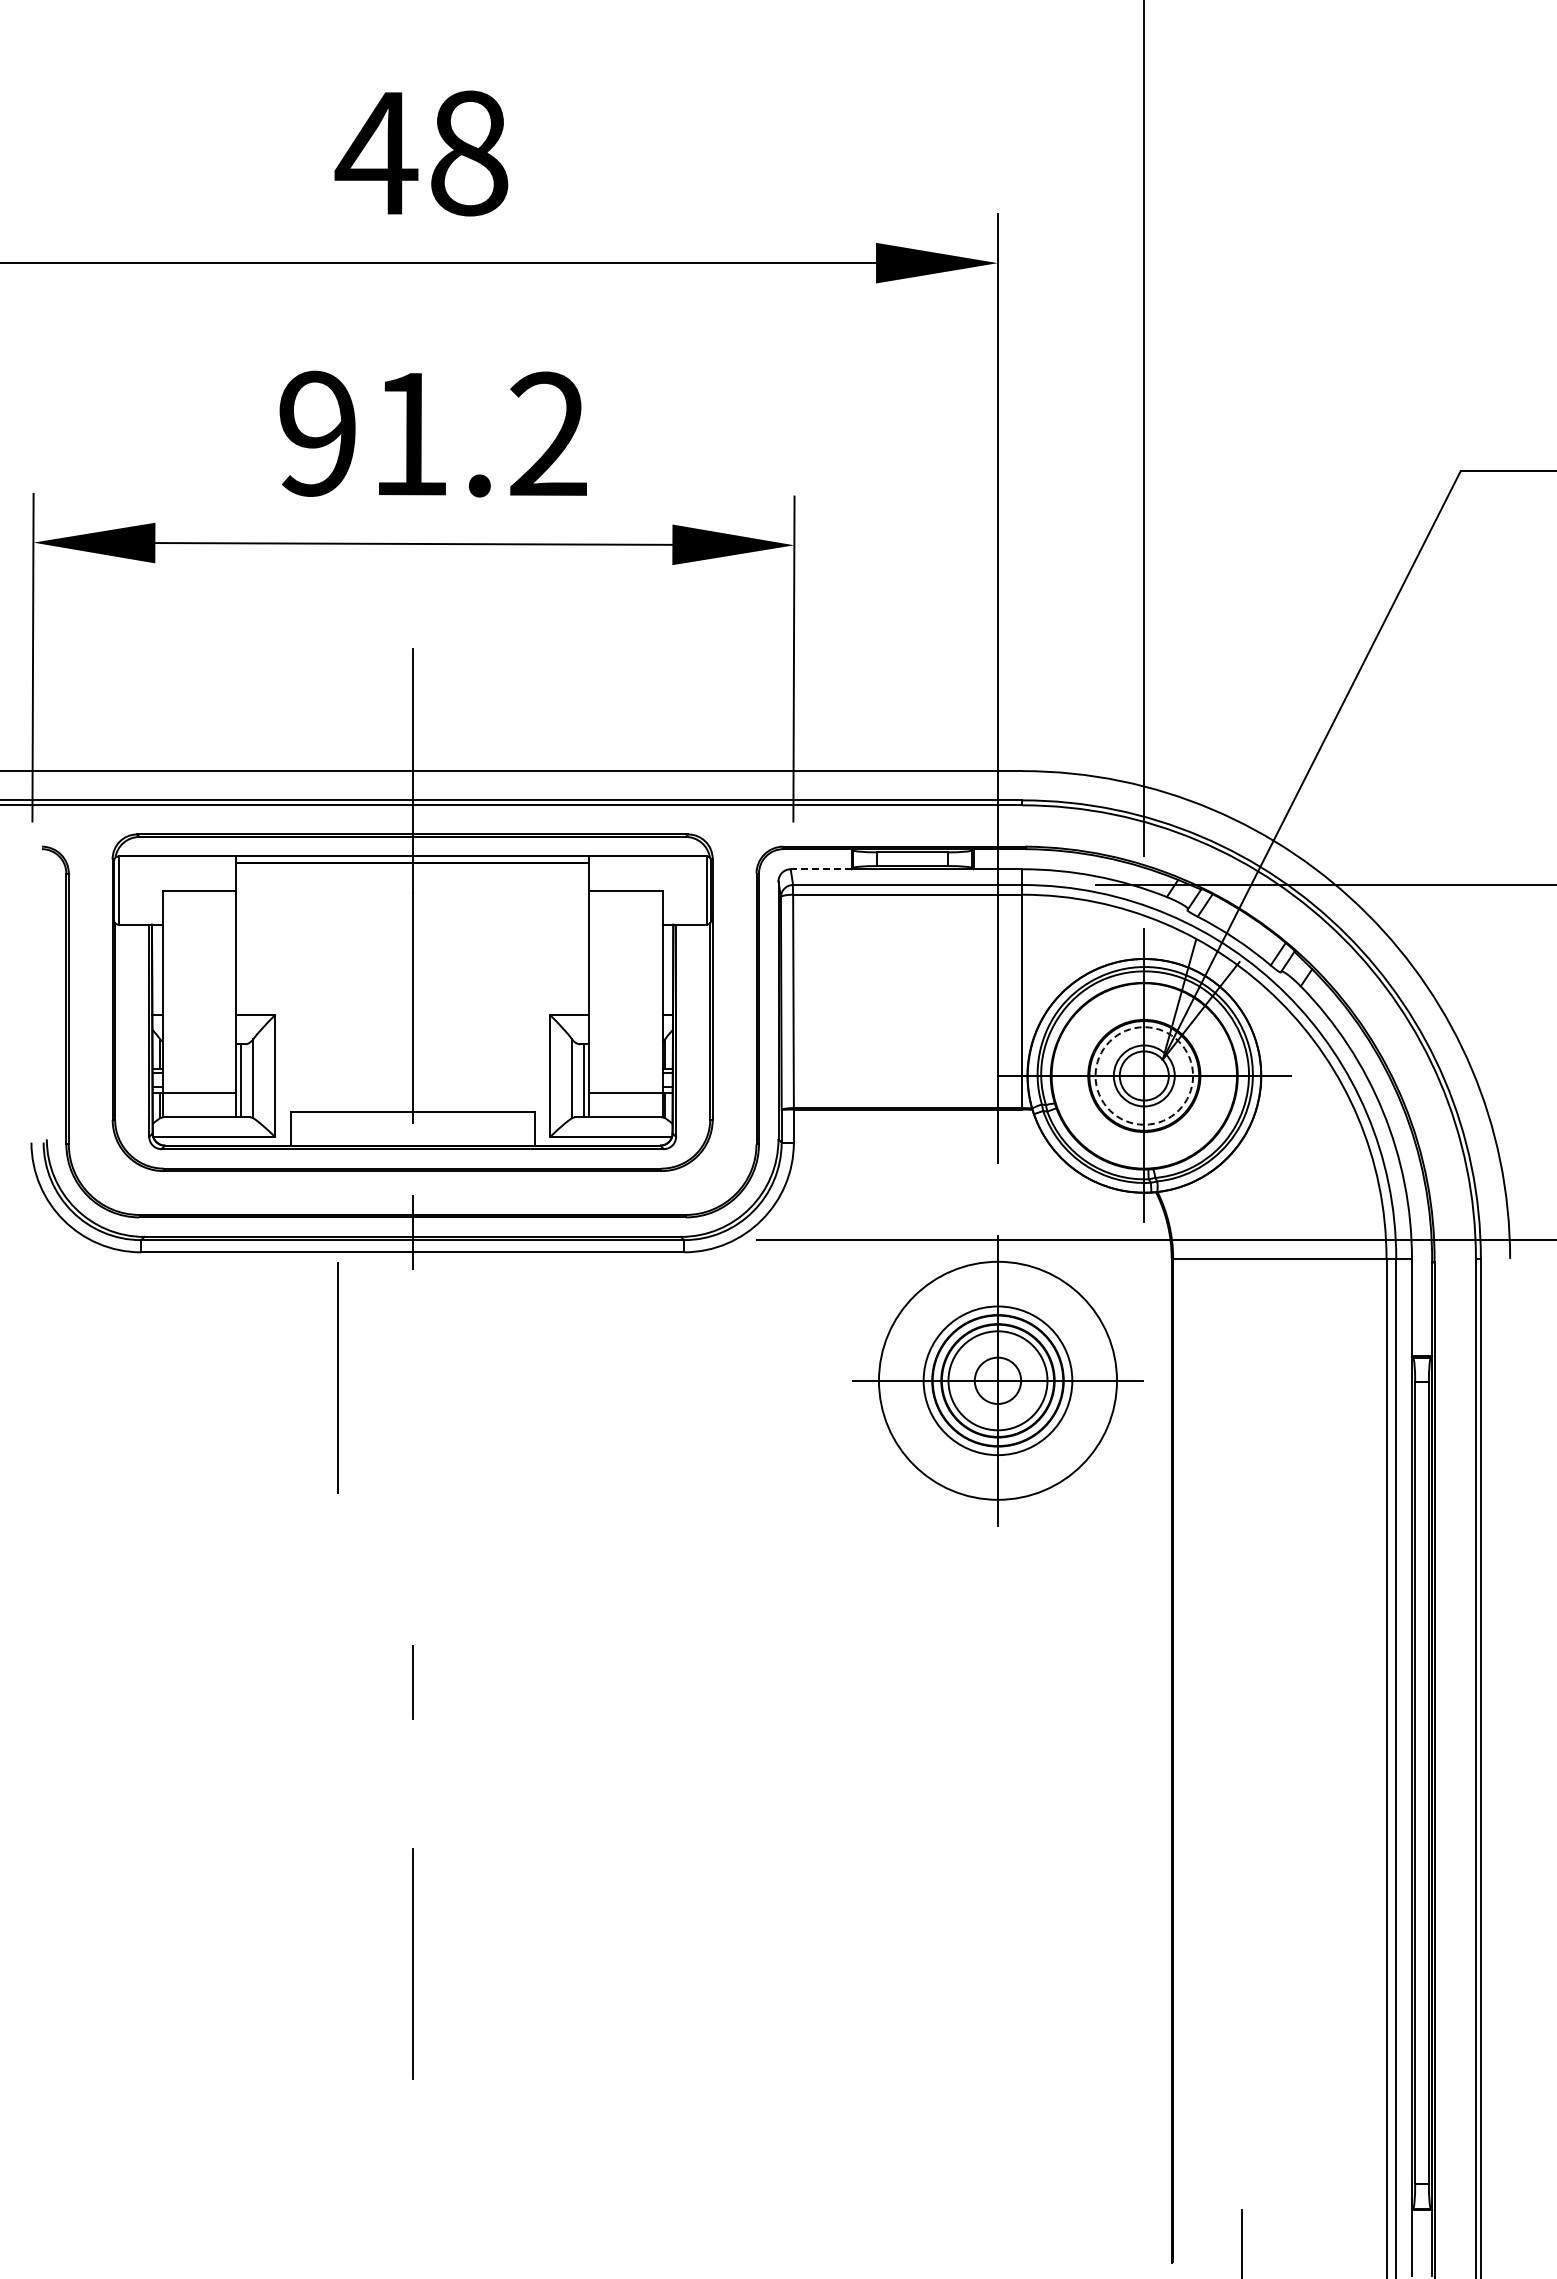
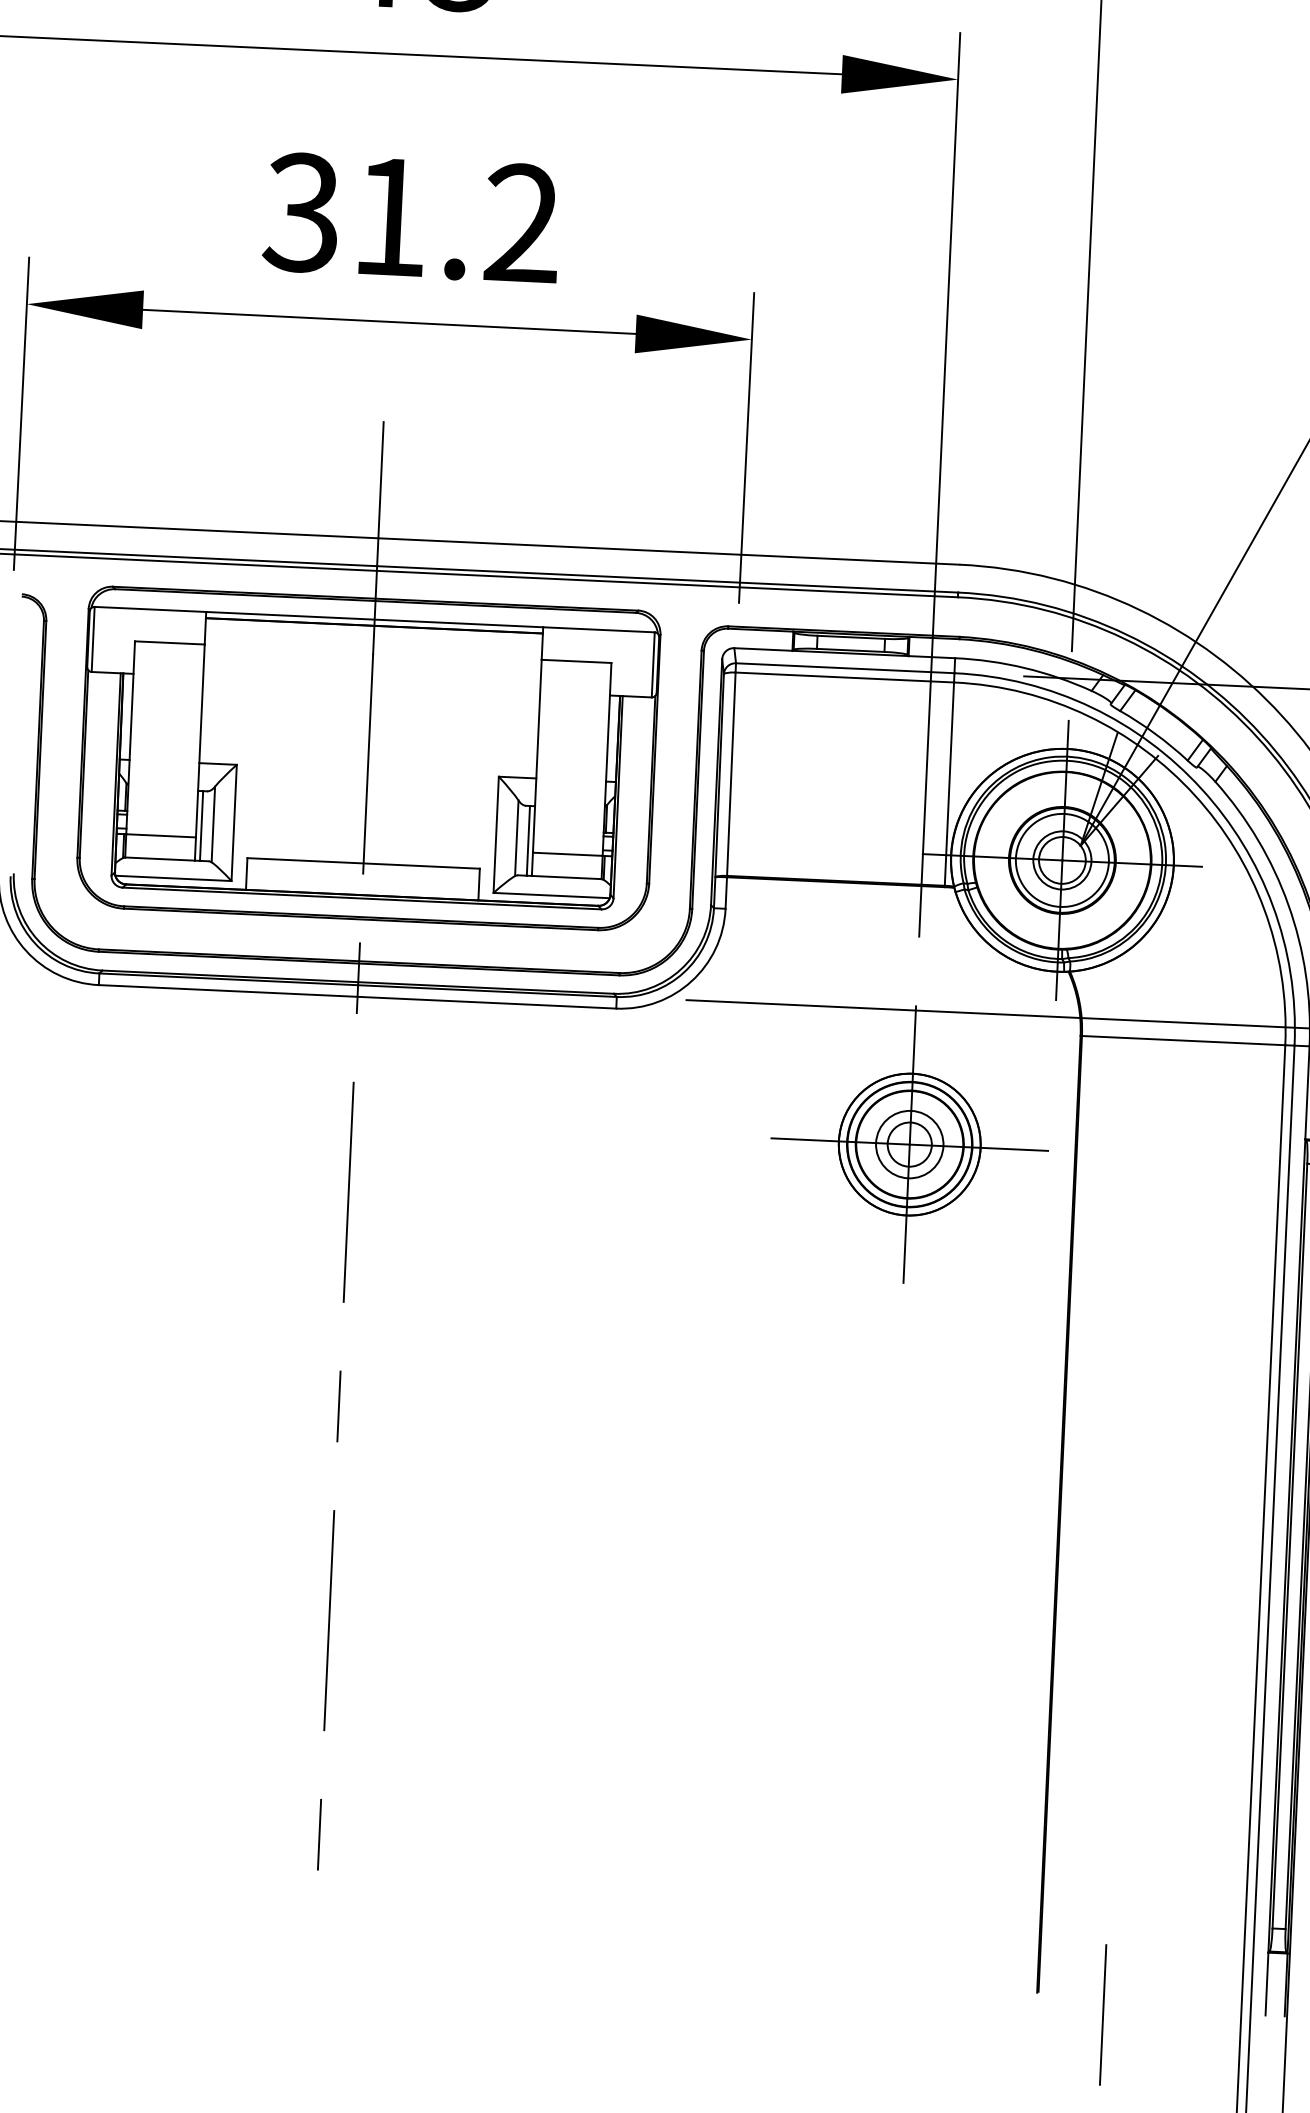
text: (316, 433) -> (301, 212), 91.2 -> 31.2
line: (820, 869) -> (762, 649), dashed -> solid
circle: (1144, 1075) -> (1062, 860), dashed -> solid
line: (337, 1377) -> (348, 1191), moved
circle: (997, 1380) -> (909, 1144), size x0.62
circle: (997, 1380) -> (909, 1144), size x0.71
line: (412, 1963) -> (329, 1620), moved
line: (412, 2131) -> (319, 1834), added

